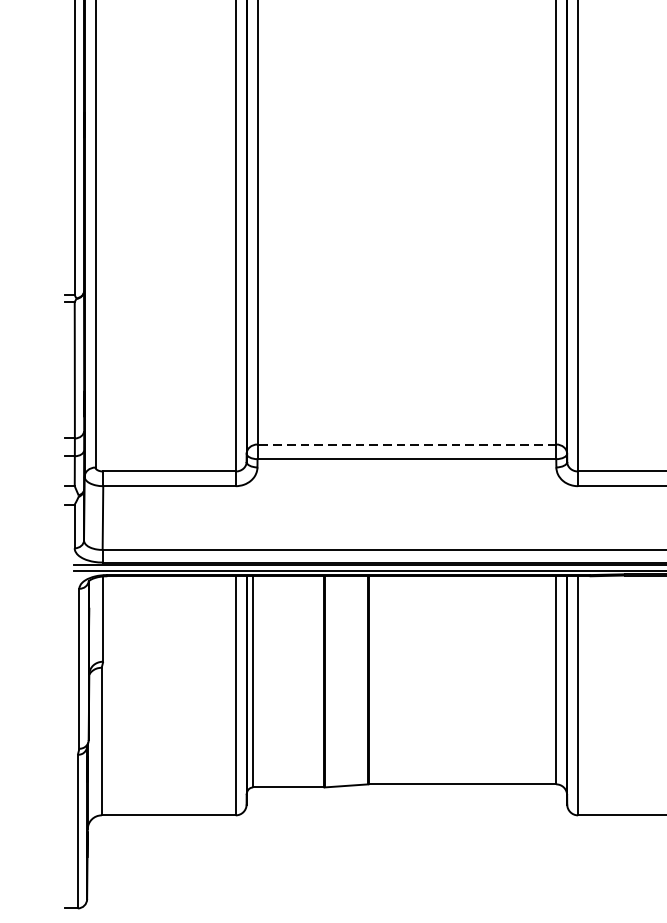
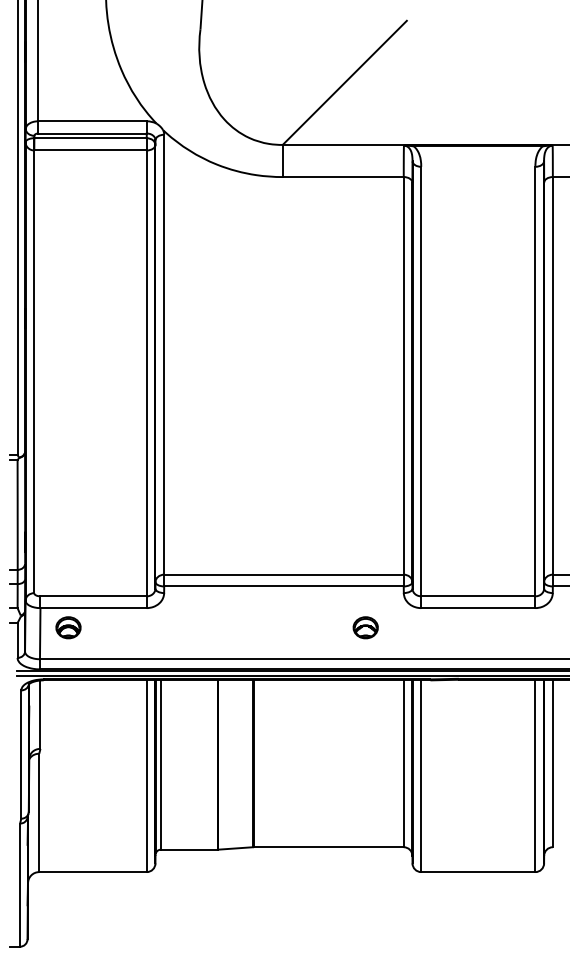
line: (406, 444) -> (283, 574), dashed -> solid
part: (138, 510) -> (68, 627), added
part: (508, 510) -> (365, 627), added

